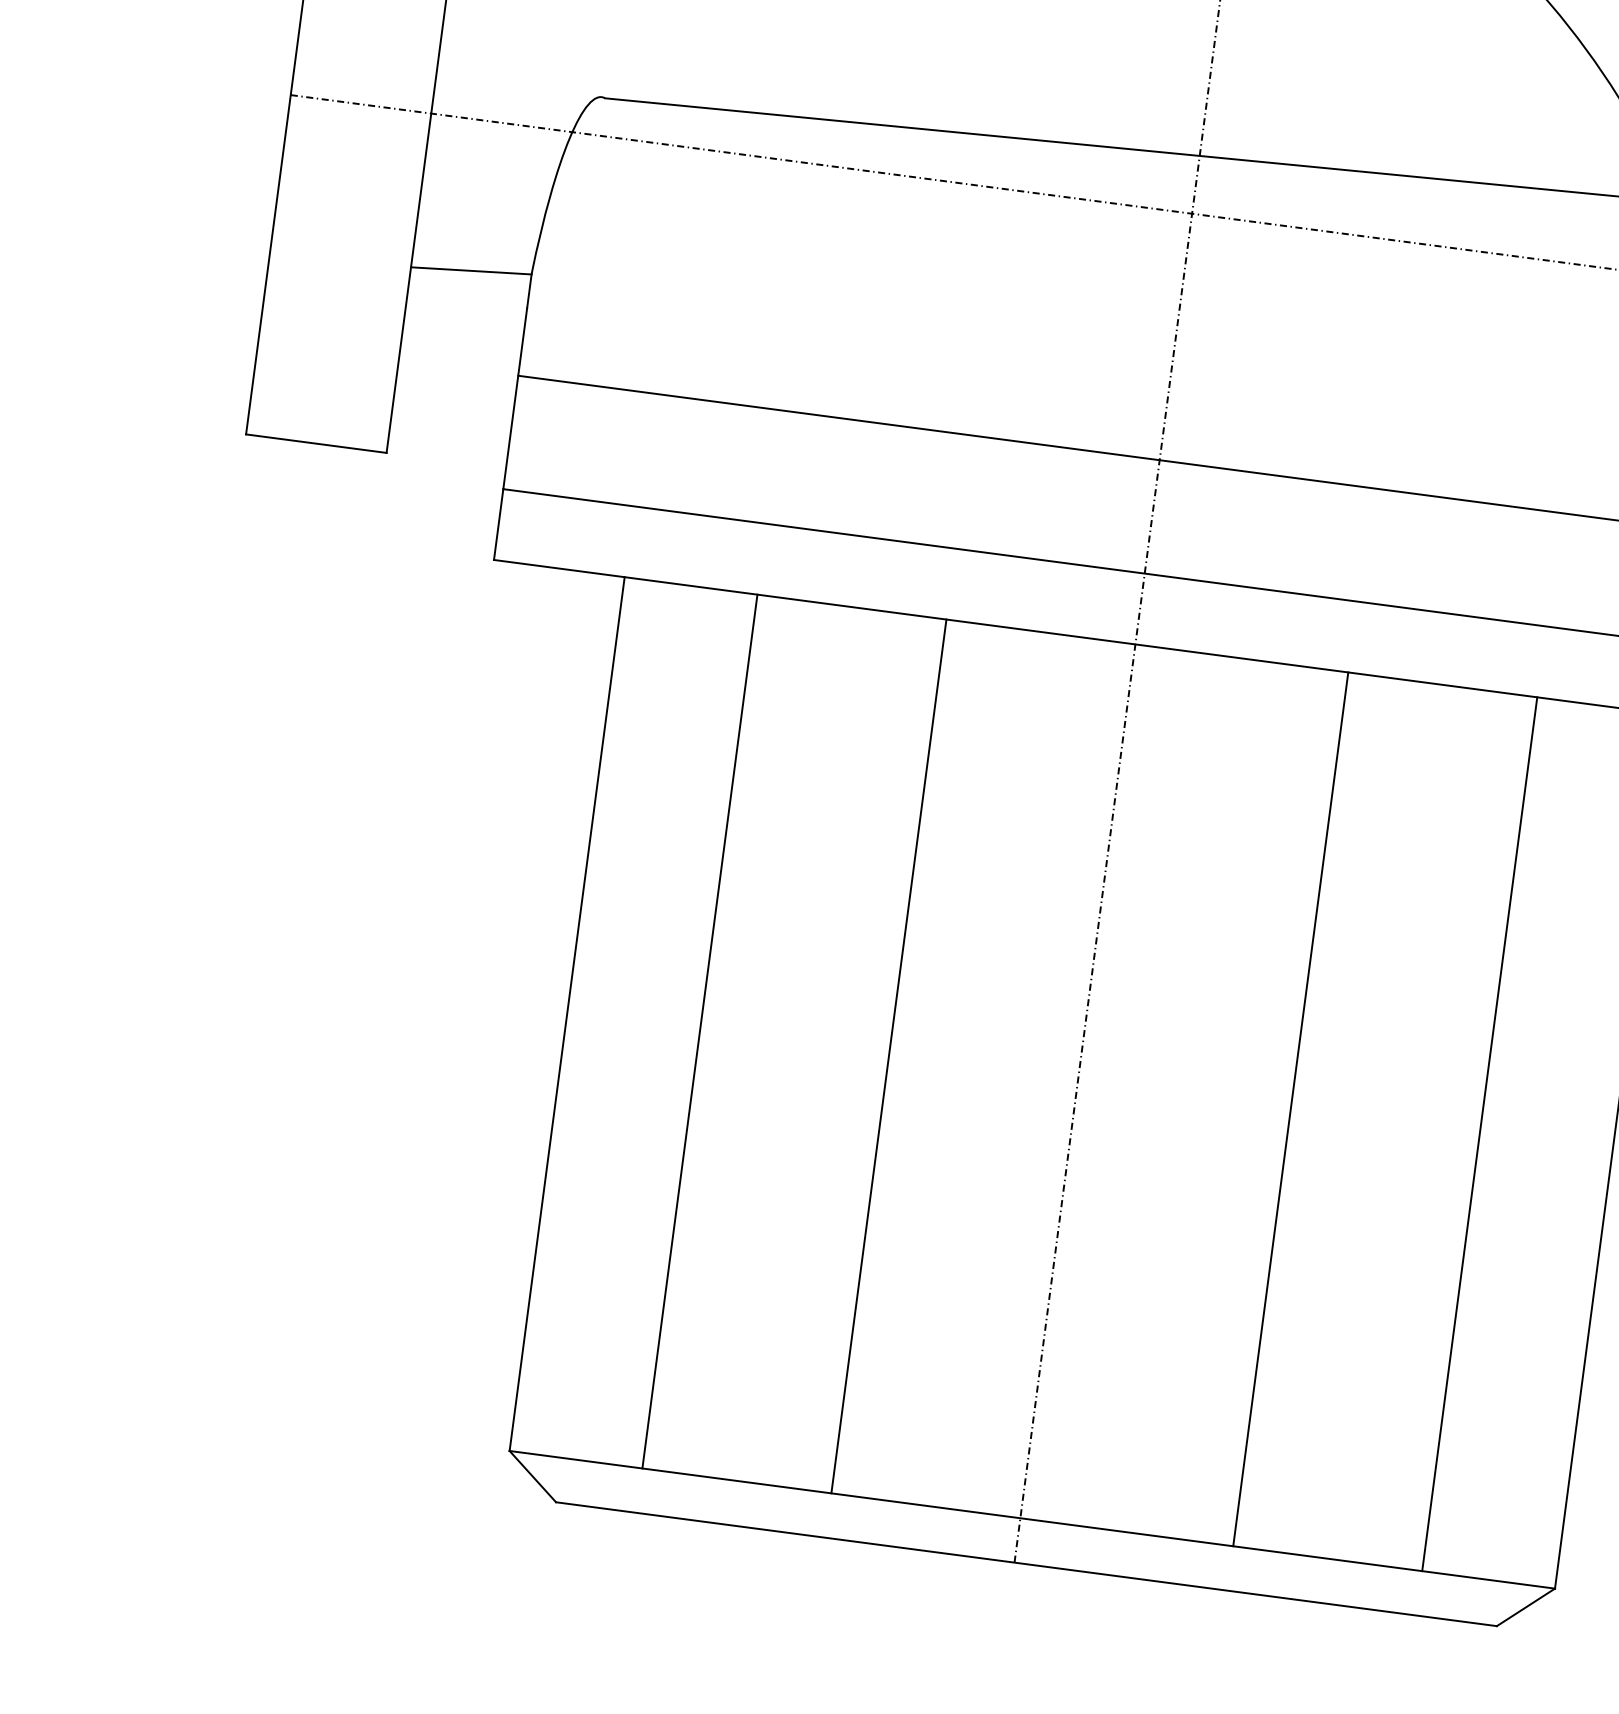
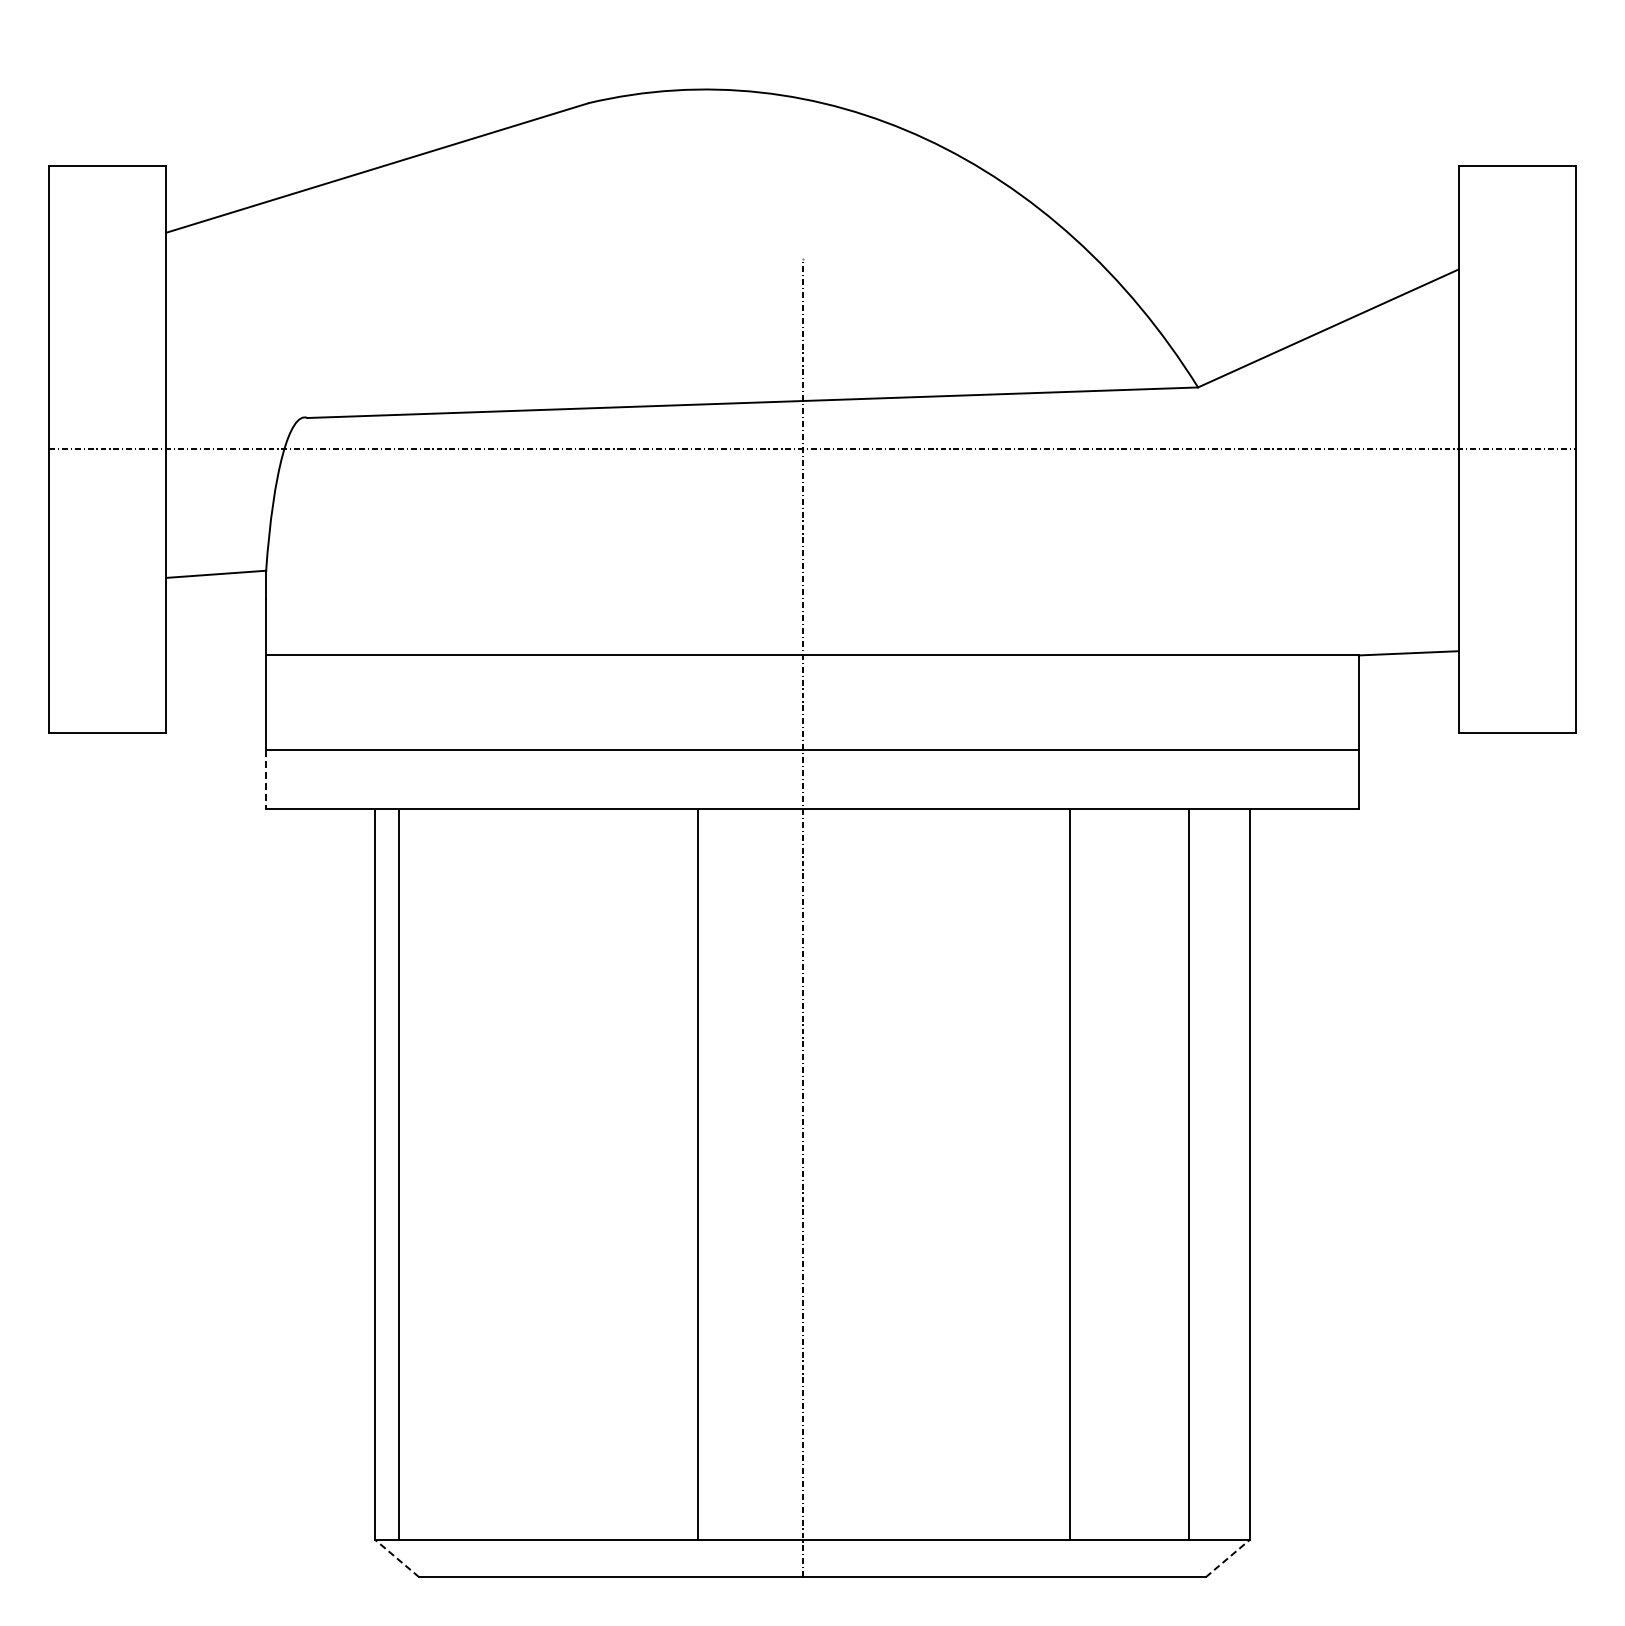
line: (499, 524) -> (266, 779), solid -> dashed
line: (700, 1031) -> (399, 1174), moved
line: (888, 1056) -> (697, 1174), moved
line: (1290, 1109) -> (1069, 1174), moved
line: (1479, 1133) -> (1188, 1174), moved
line: (533, 1476) -> (397, 1558), solid -> dashed
line: (1525, 1607) -> (1227, 1558), solid -> dashed

